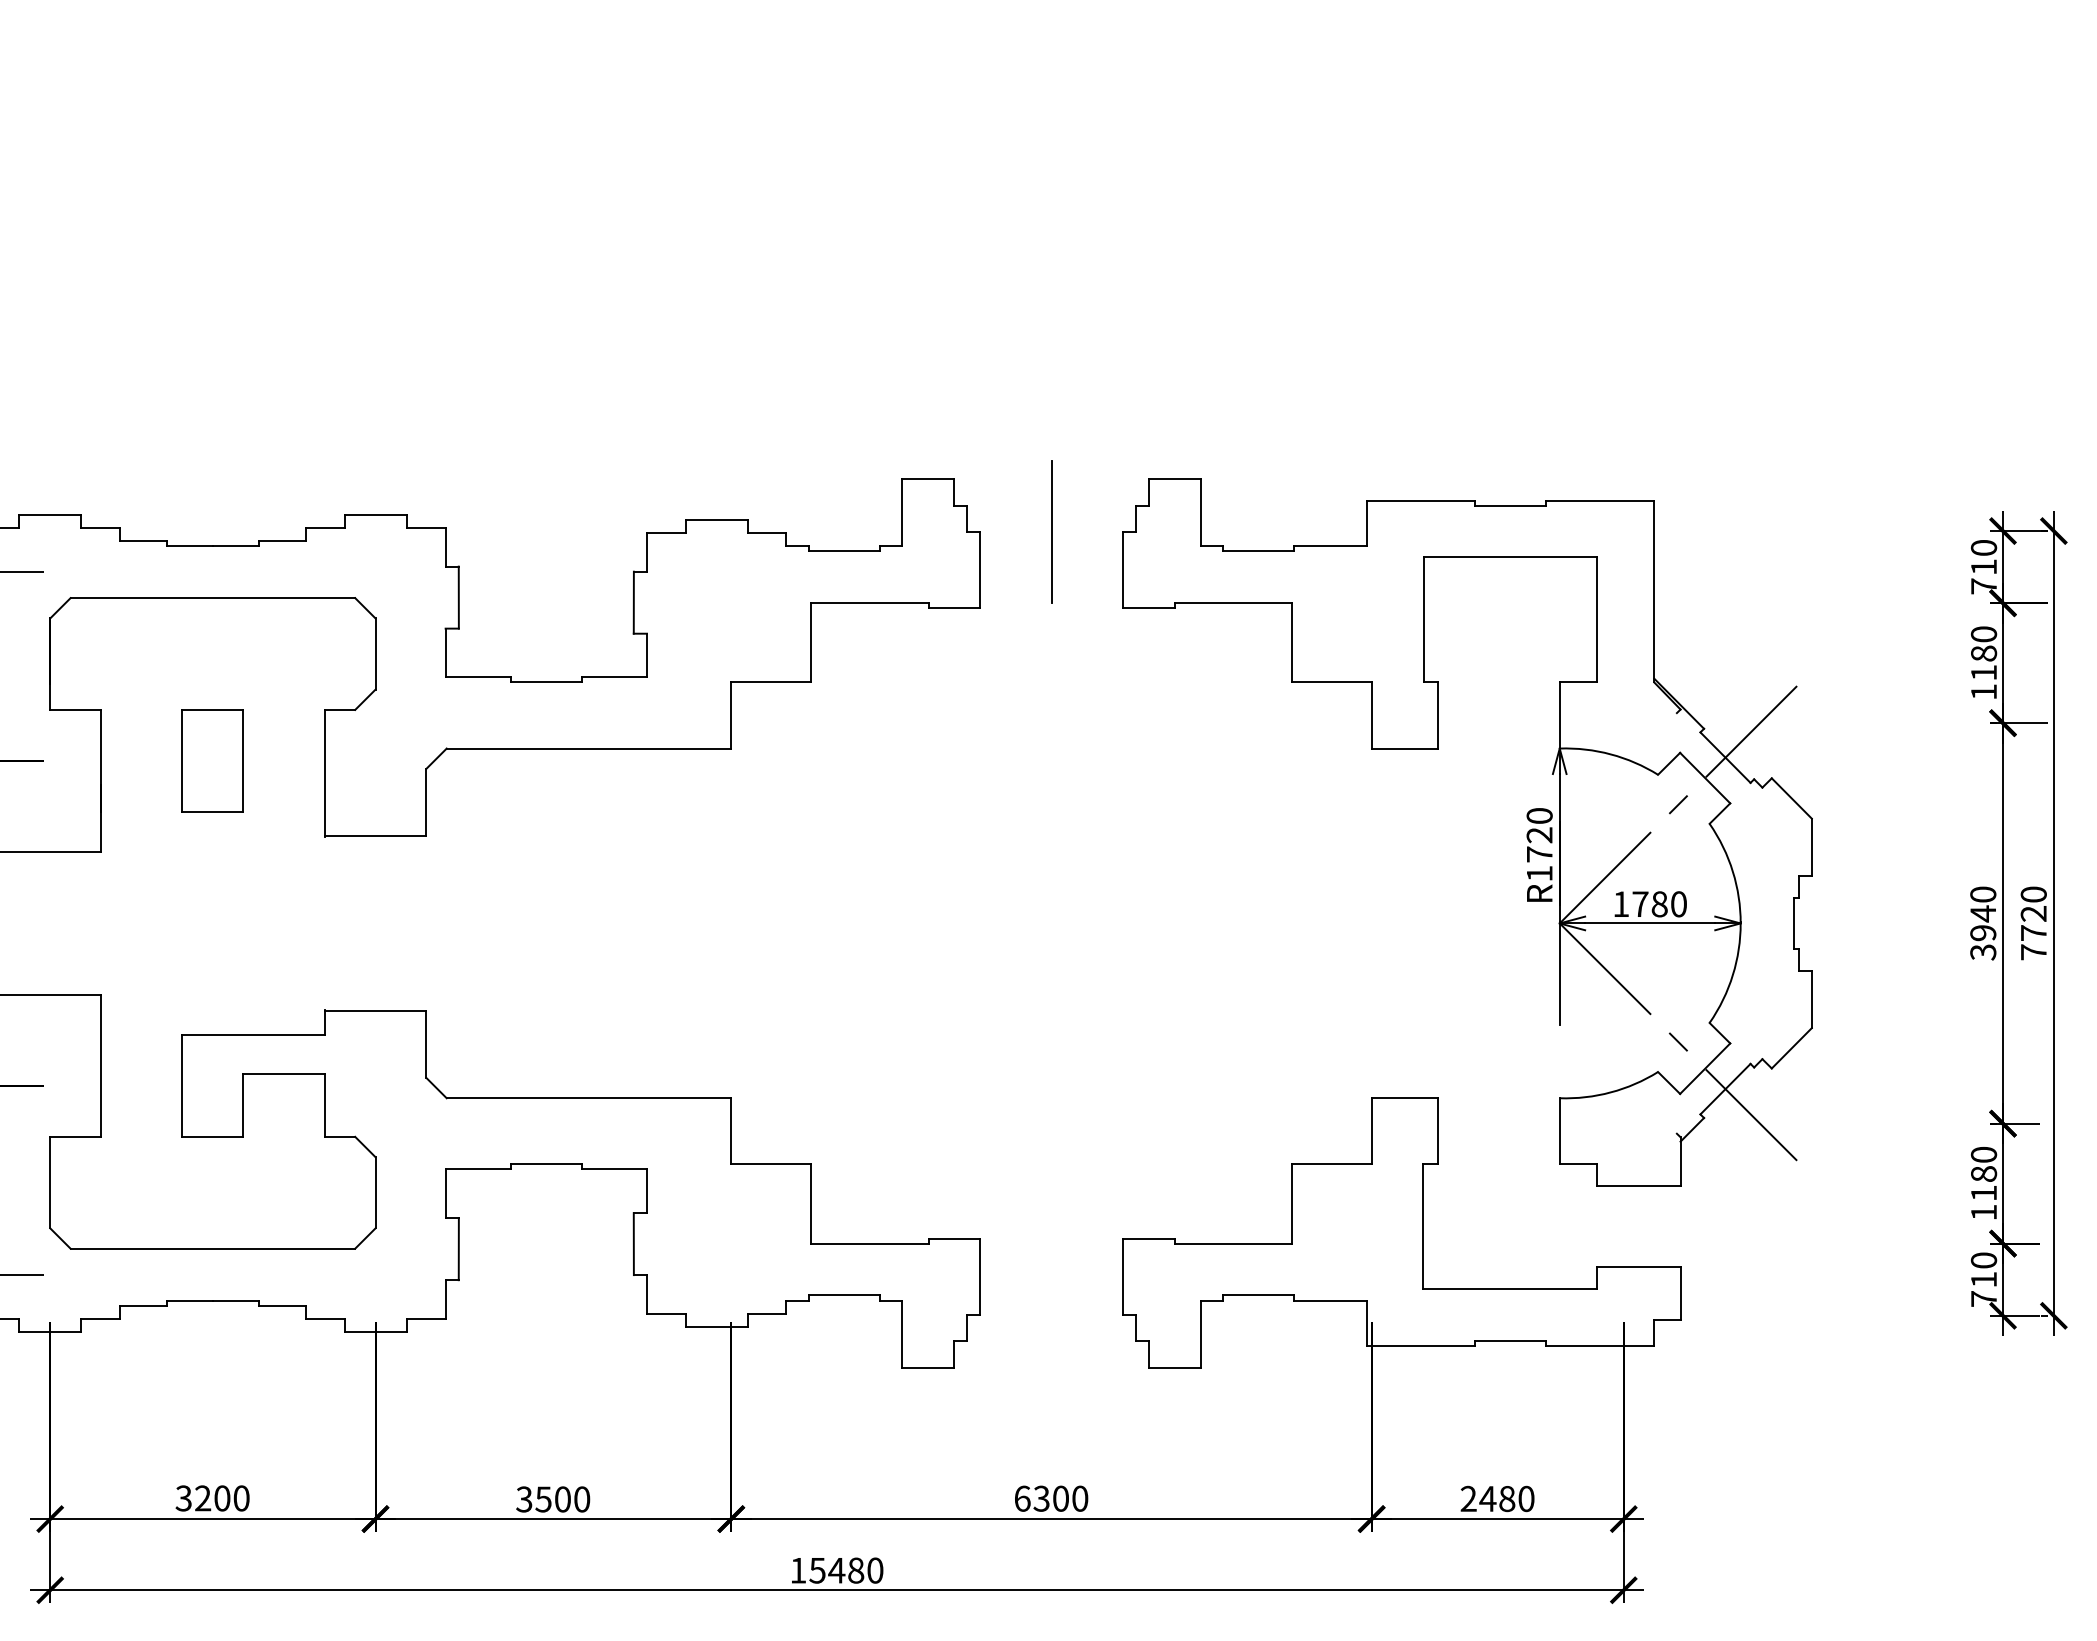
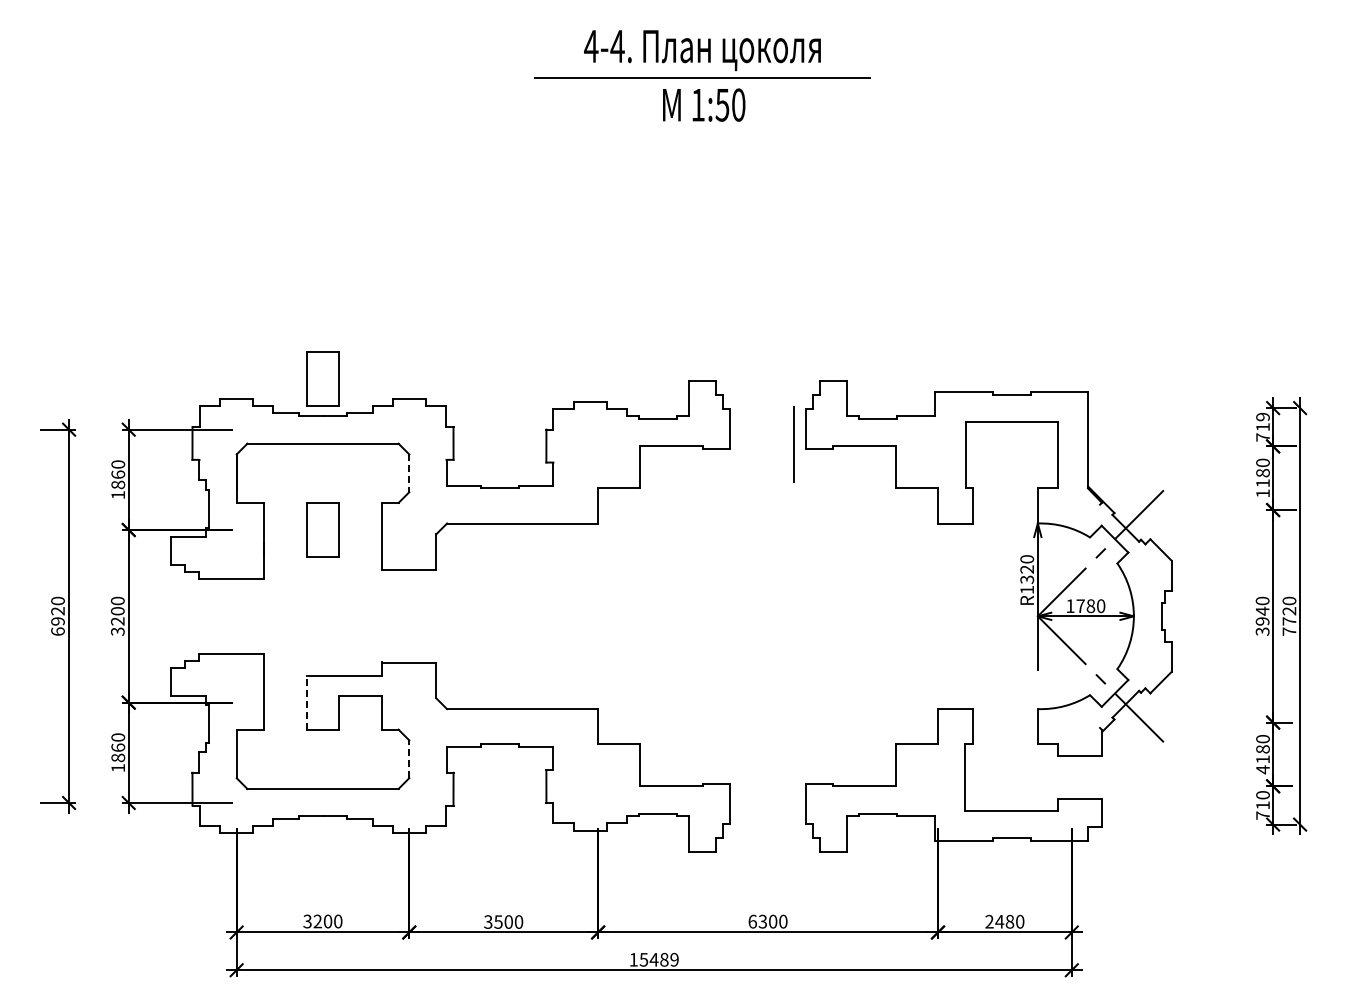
part: (211, 475) -> (322, 378), added
line: (1050, 531) -> (793, 444), moved
text: (1983, 546) -> (1262, 416), 710 -> 719
line: (375, 654) -> (409, 473), solid -> dashed
text: (1540, 854) -> (1027, 579), R1720 -> R1320
line: (181, 1085) -> (306, 702), solid -> dashed
line: (375, 1193) -> (409, 759), solid -> dashed
text: (1983, 1212) -> (1262, 769), 1180 -> 4180
text: (875, 1569) -> (674, 959), 15480 -> 15489

